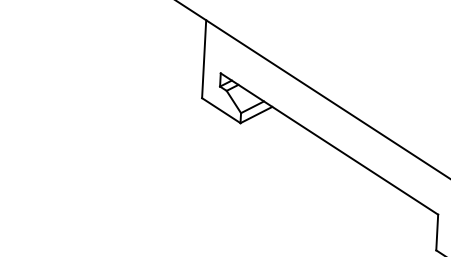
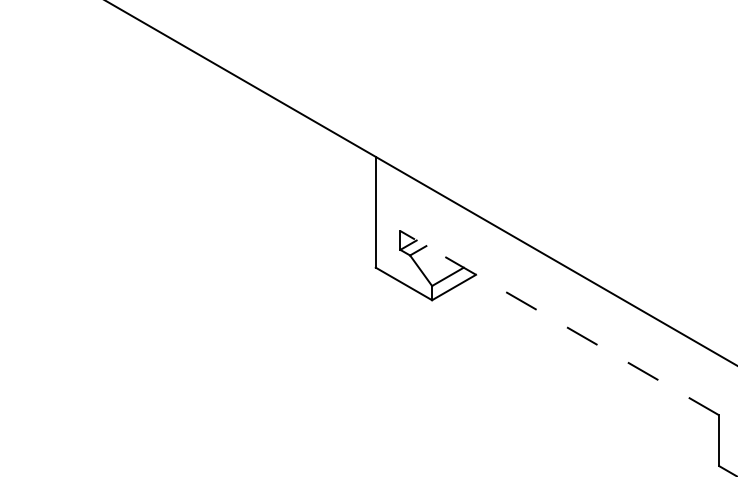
line: (329, 143) -> (559, 322), solid -> dashed

